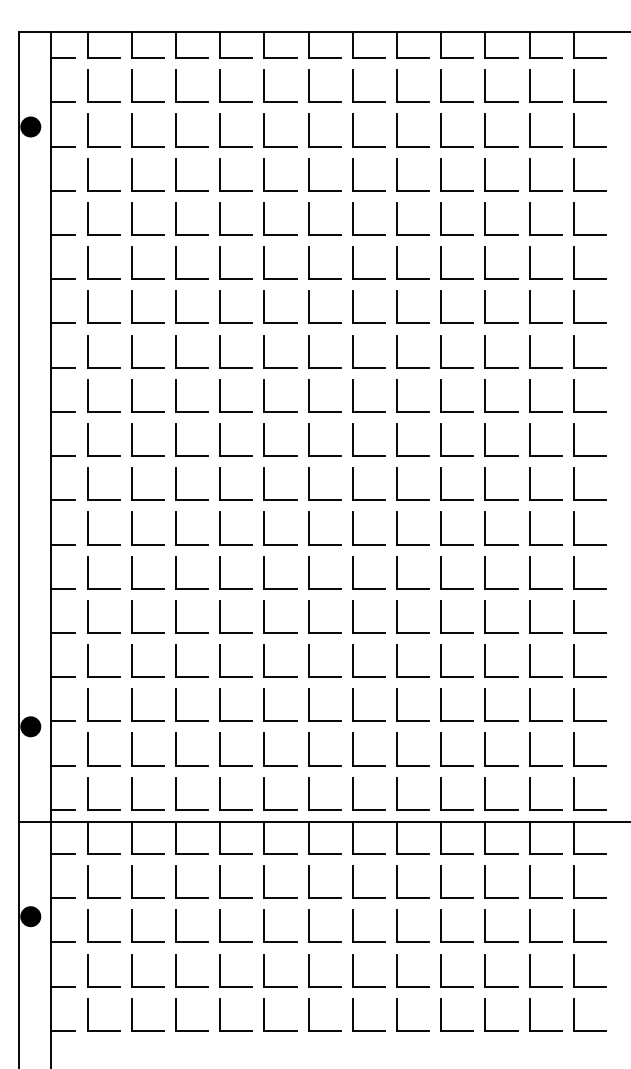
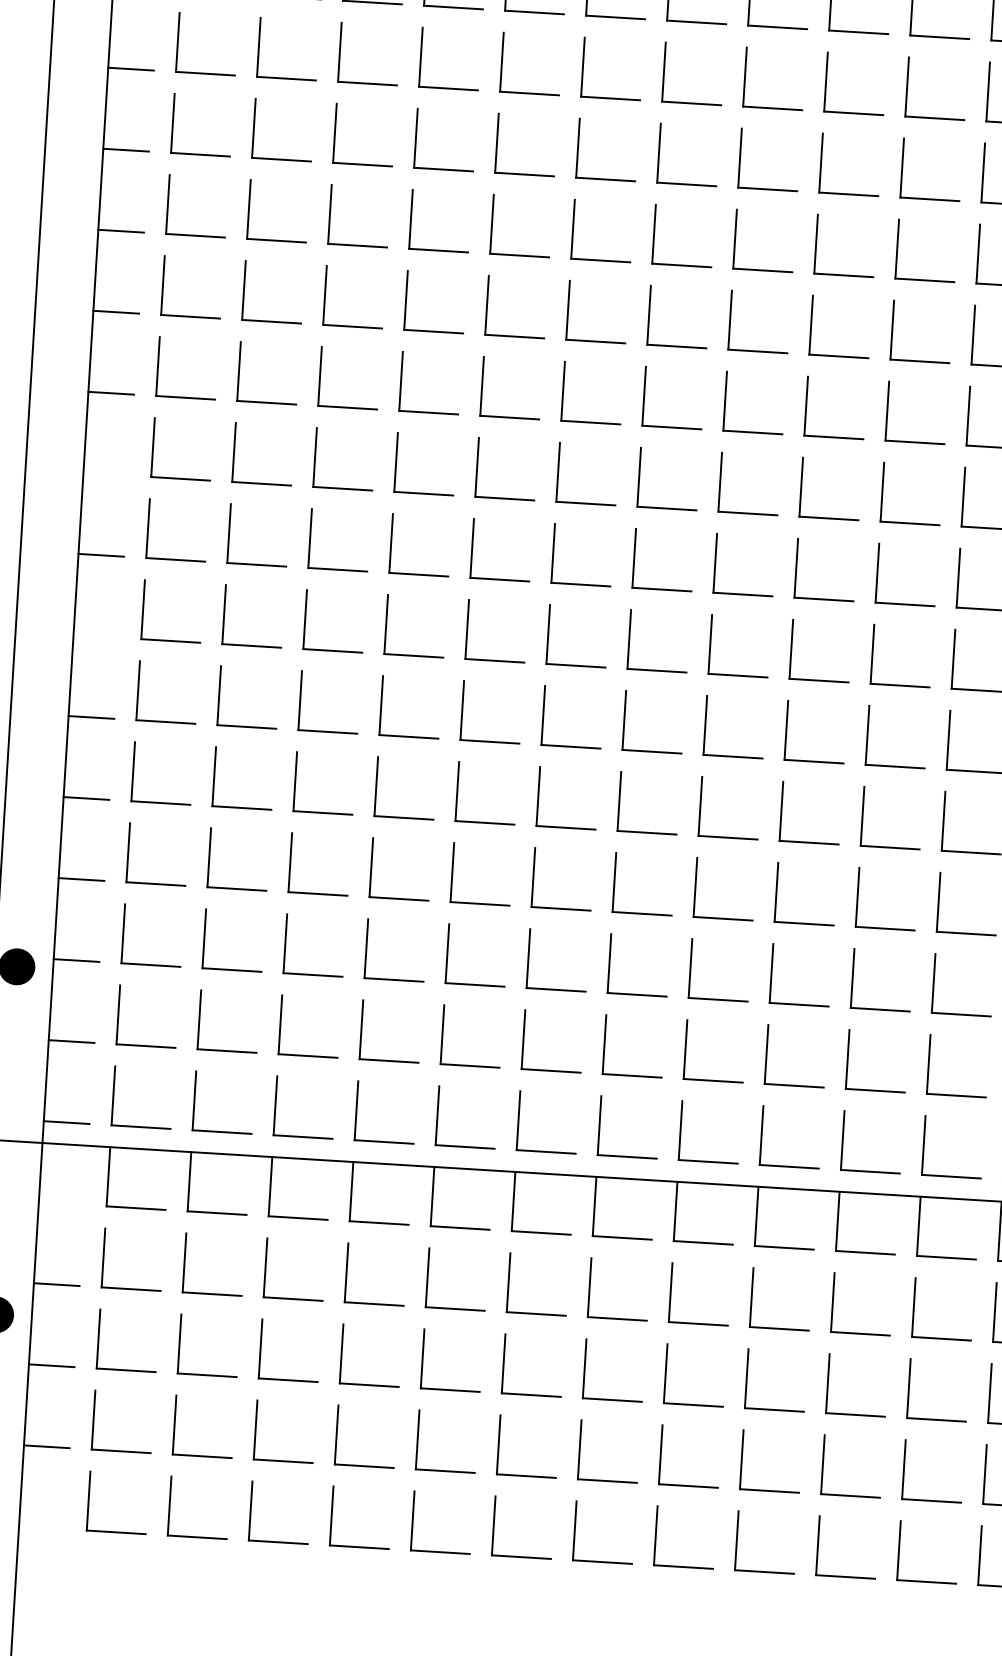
line: (62, 456) -> (105, 475), removed
line: (62, 544) -> (95, 636), removed
line: (62, 854) -> (60, 1204), removed
line: (62, 1030) -> (40, 1527), removed

